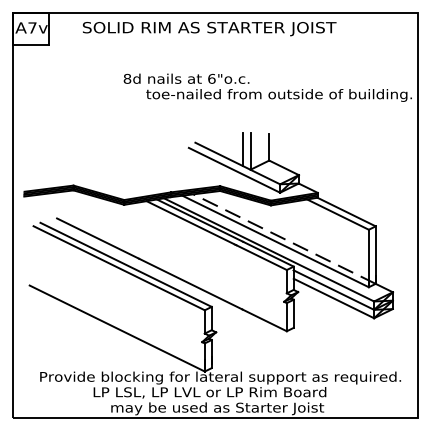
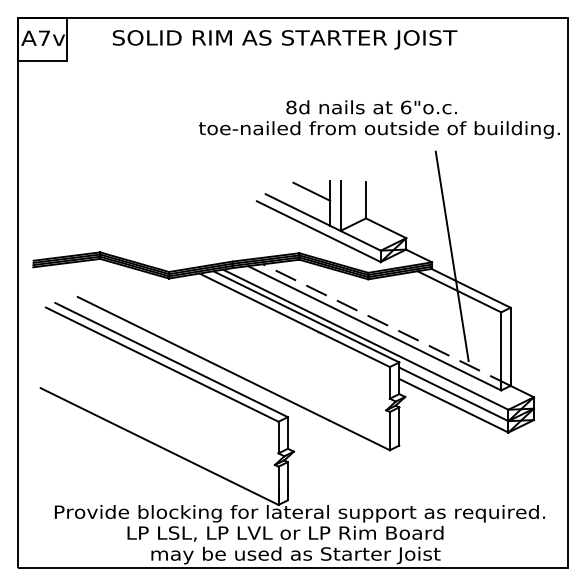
text: (186, 78) -> (371, 107), moved
line: (229, 140) -> (311, 191), added
line: (332, 188) -> (451, 256), added

